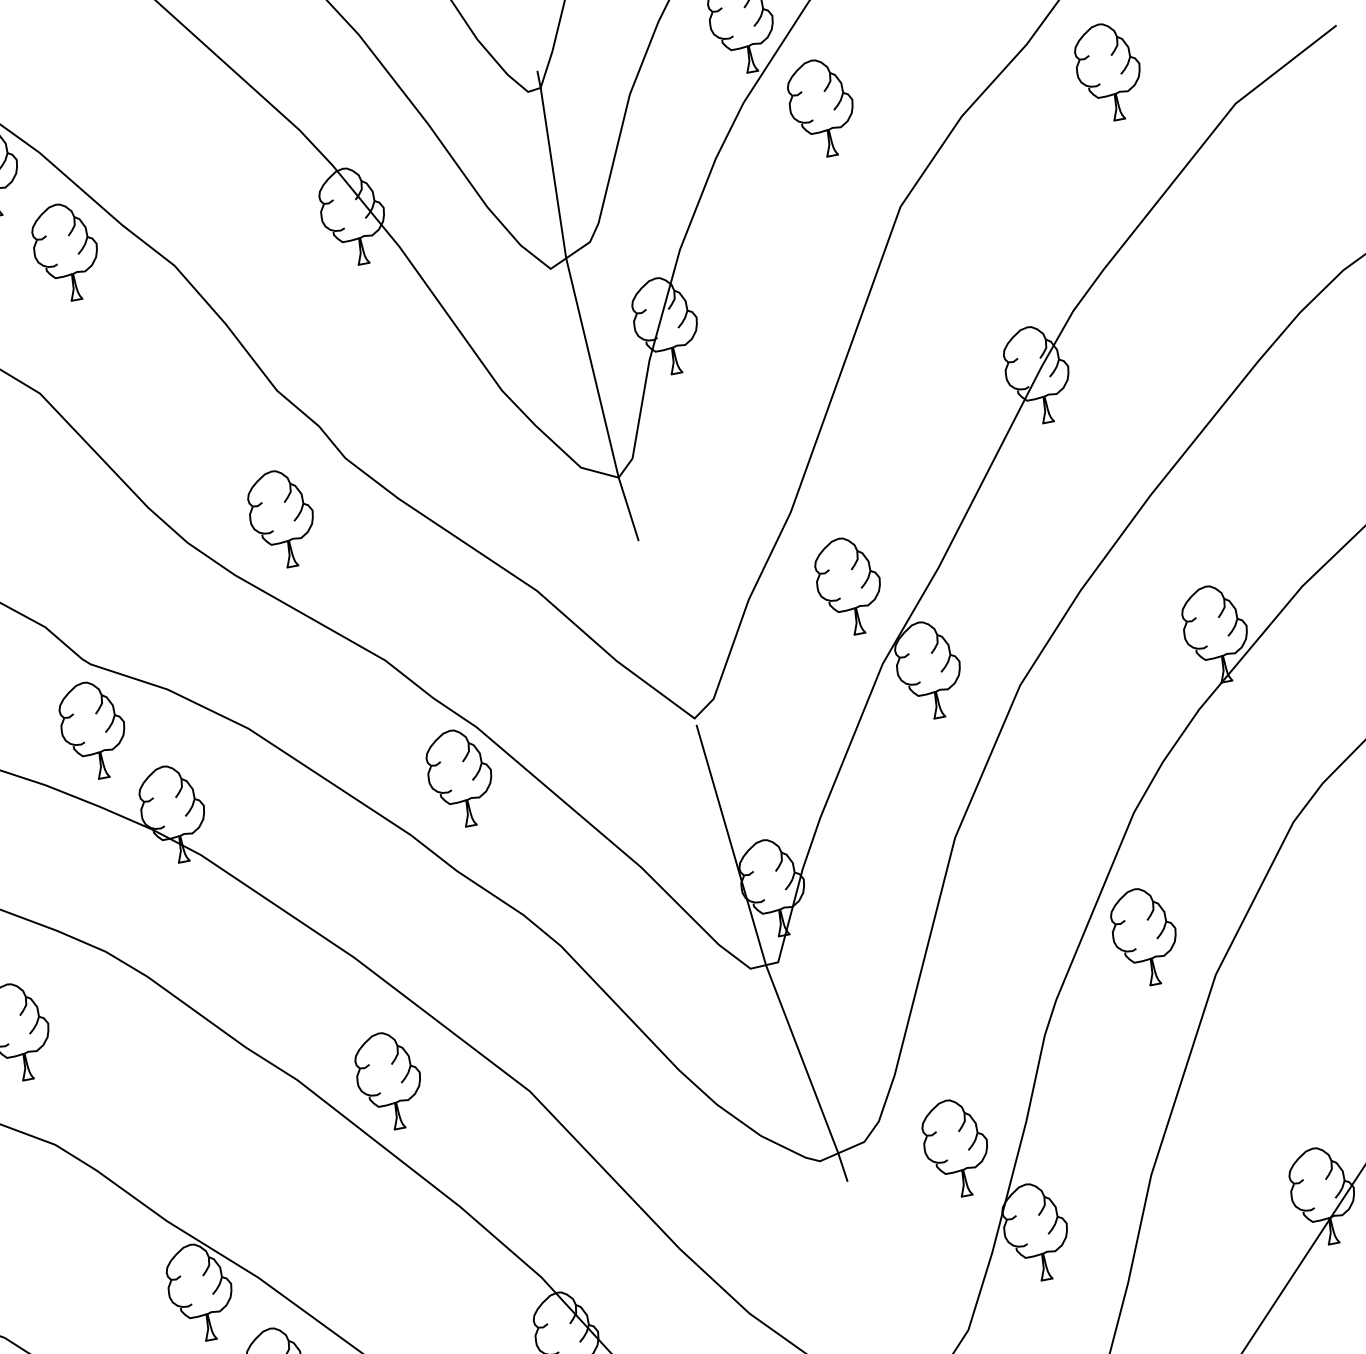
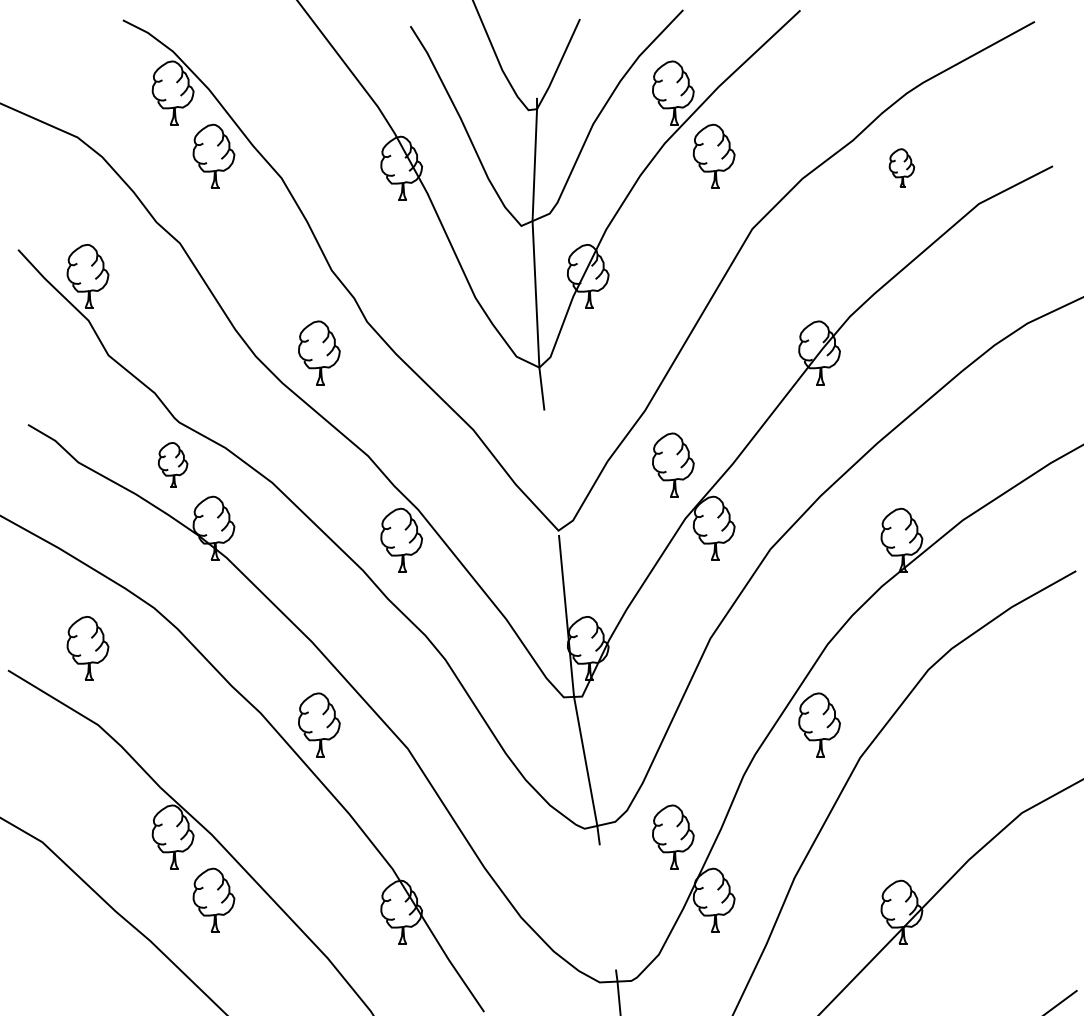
part: (1108, 71) -> (901, 167), size x0.6
part: (92, 729) -> (172, 464), size x0.7

